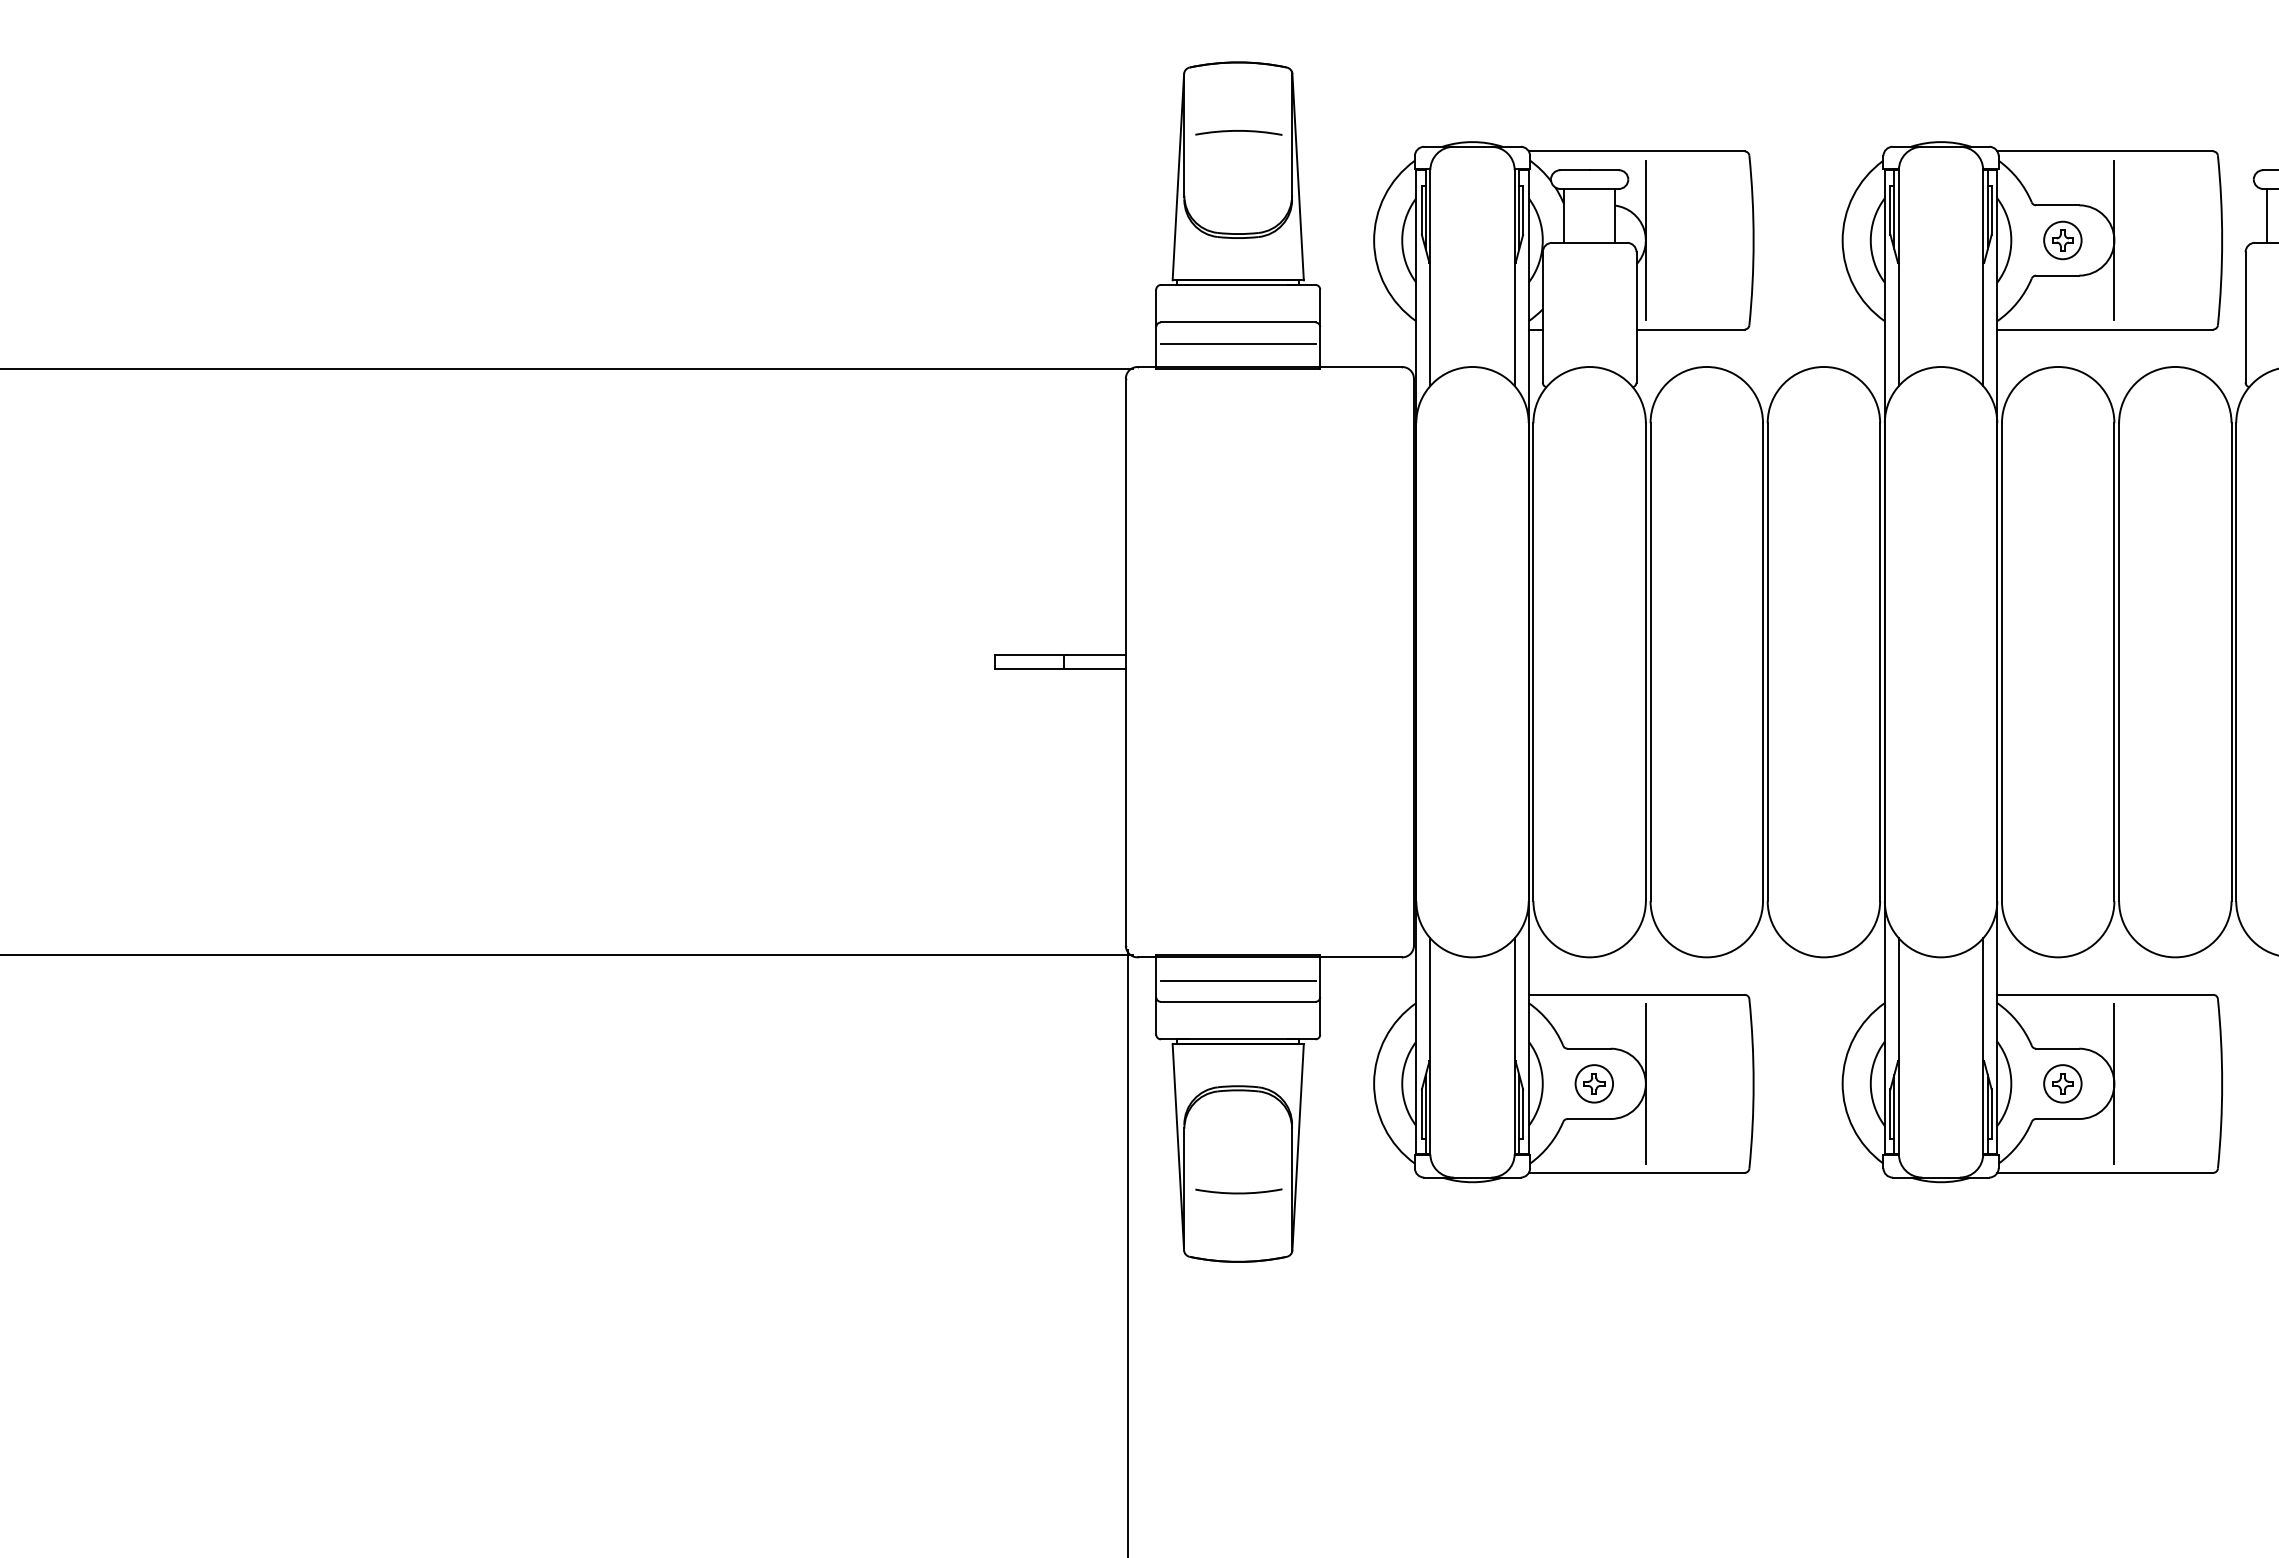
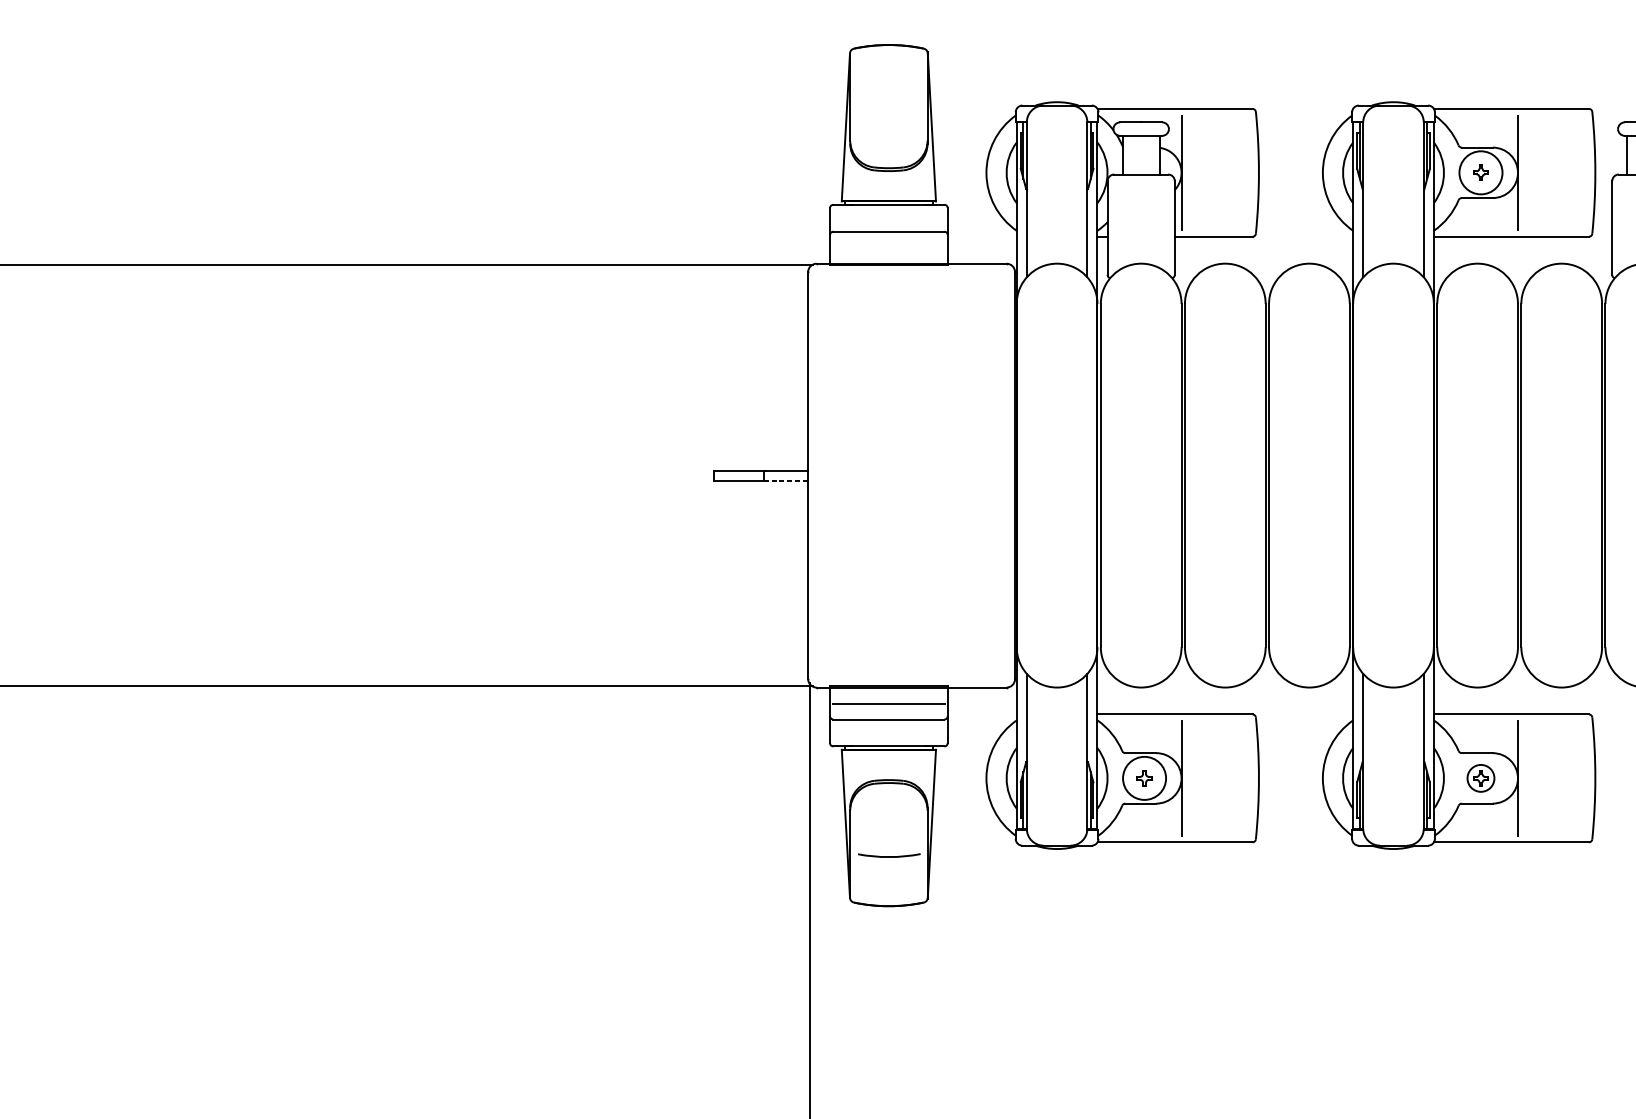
arc: (1238, 131) -> (889, 94), removed
circle: (2062, 240) -> (1480, 172), size x1.6
line: (1238, 343) -> (889, 246), removed
line: (1096, 669) -> (787, 480), solid -> dashed
circle: (1594, 1083) -> (1144, 778), size x1.6

